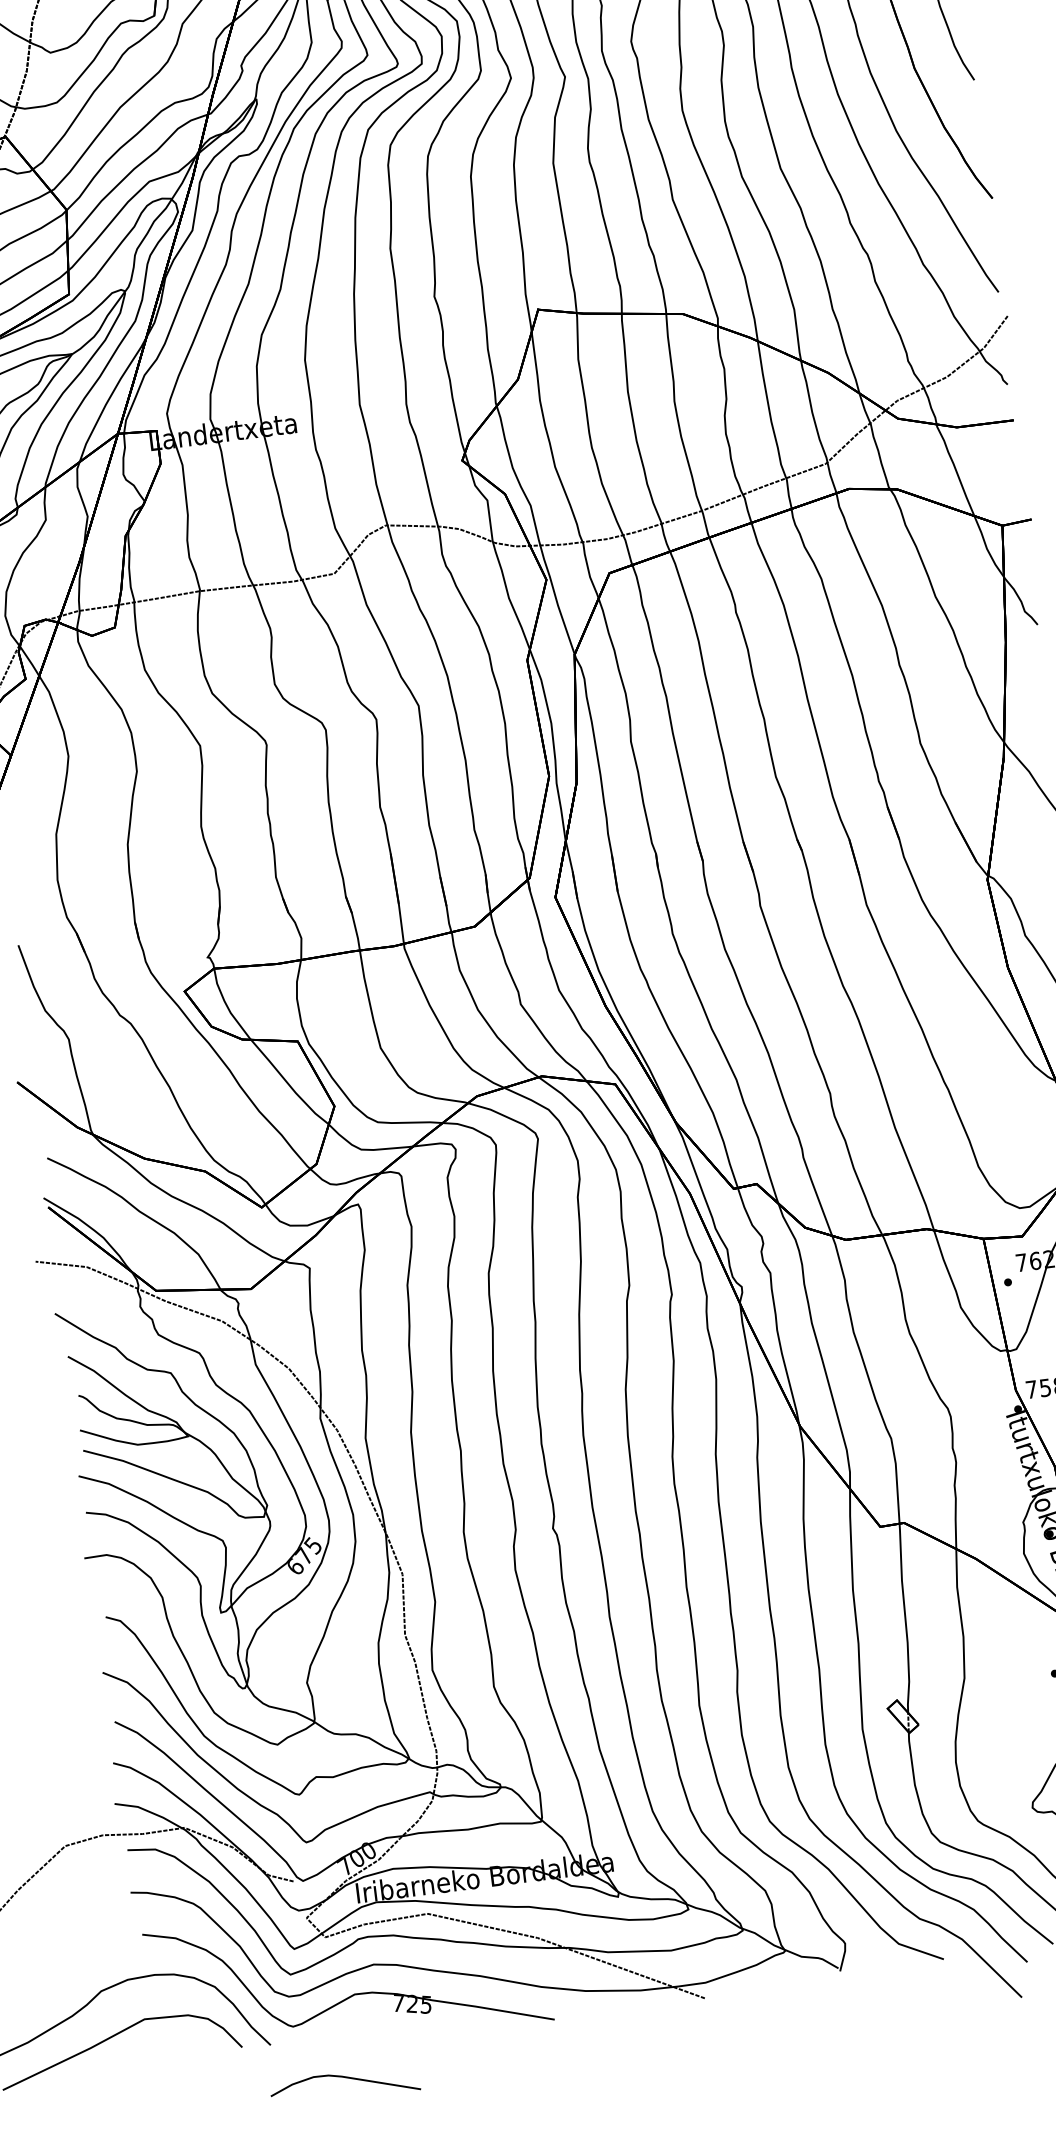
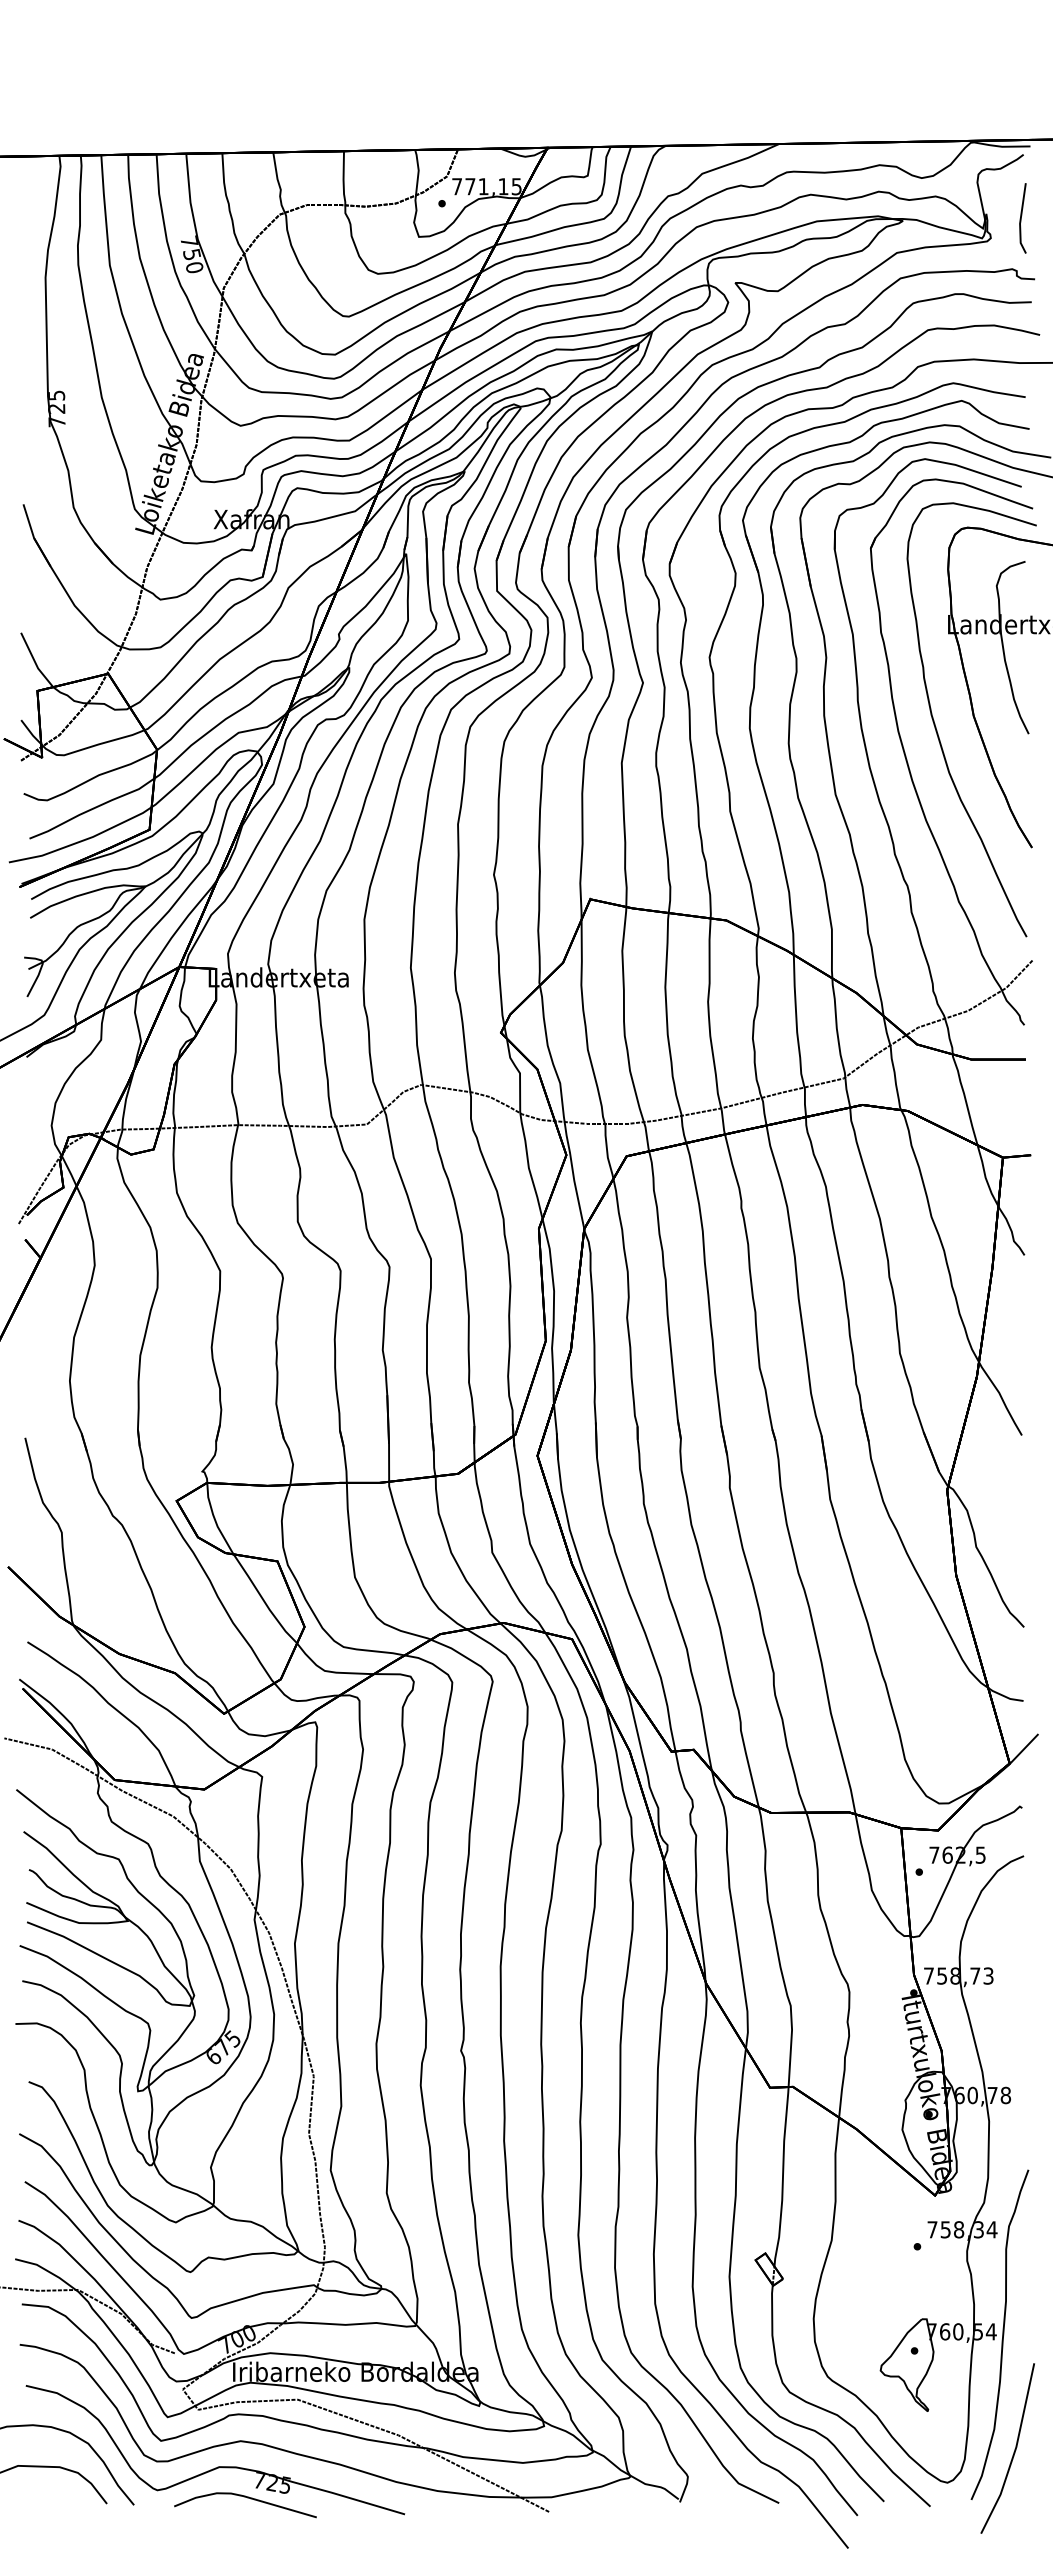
curve: (346, 2078) -> (247, 2498), moved

